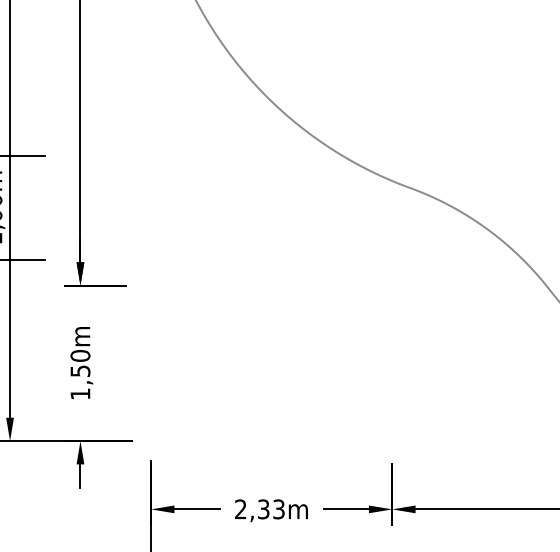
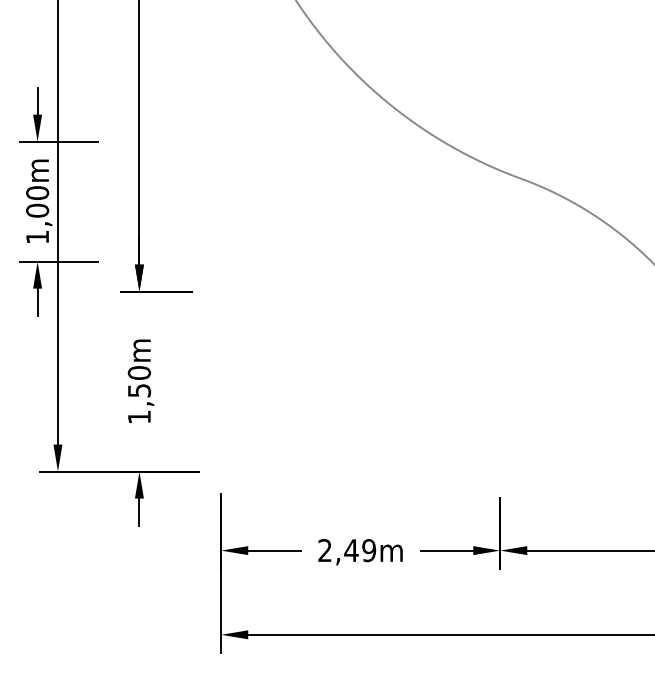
text: (271, 509) -> (360, 550), 2,33m -> 2,49m

